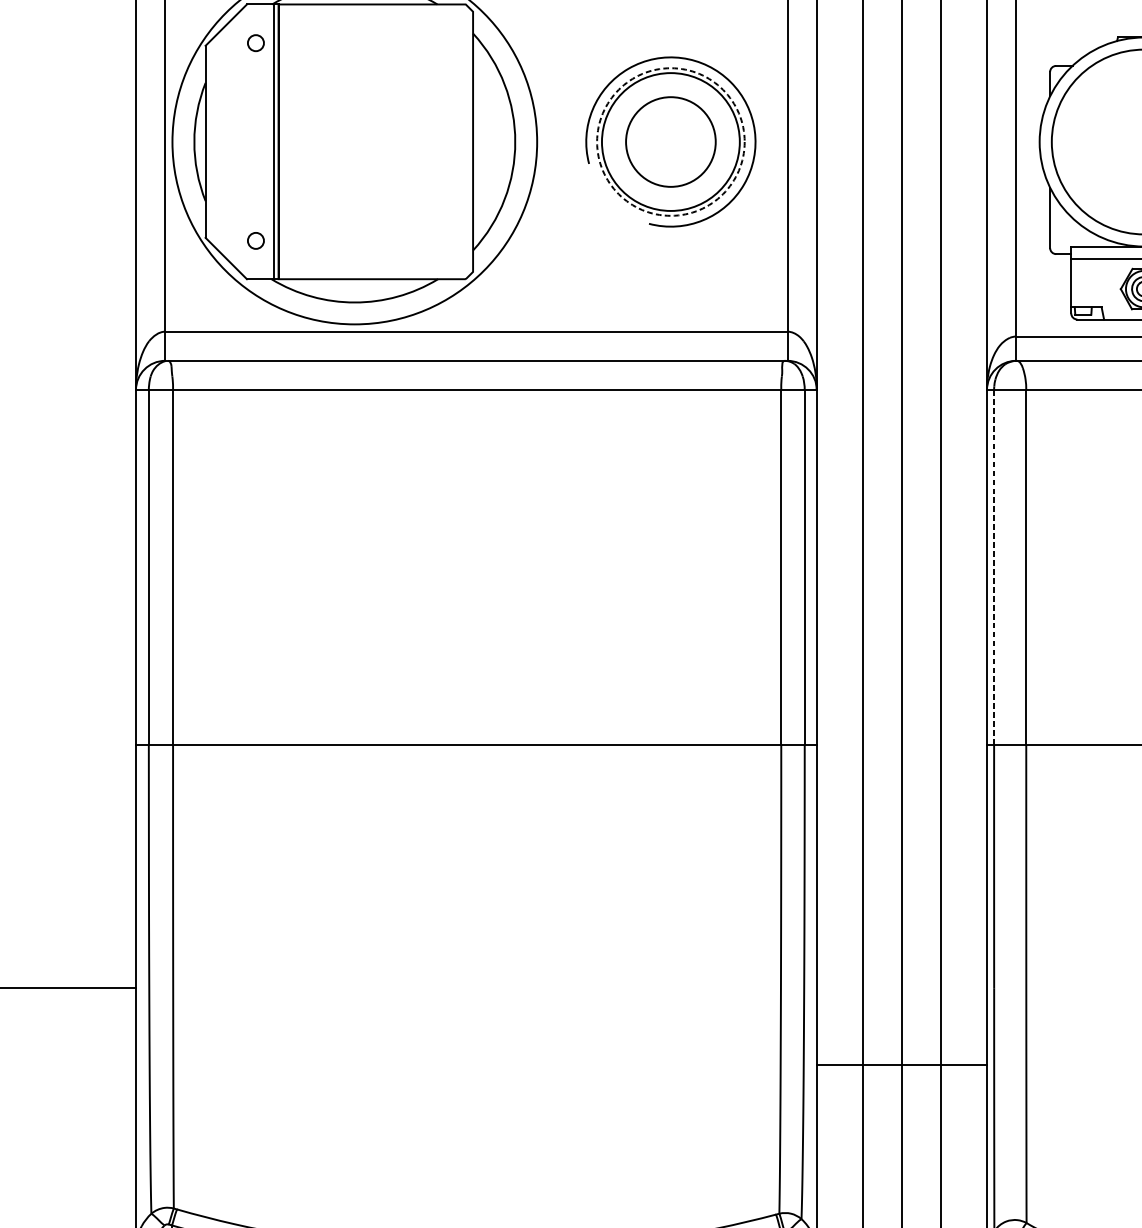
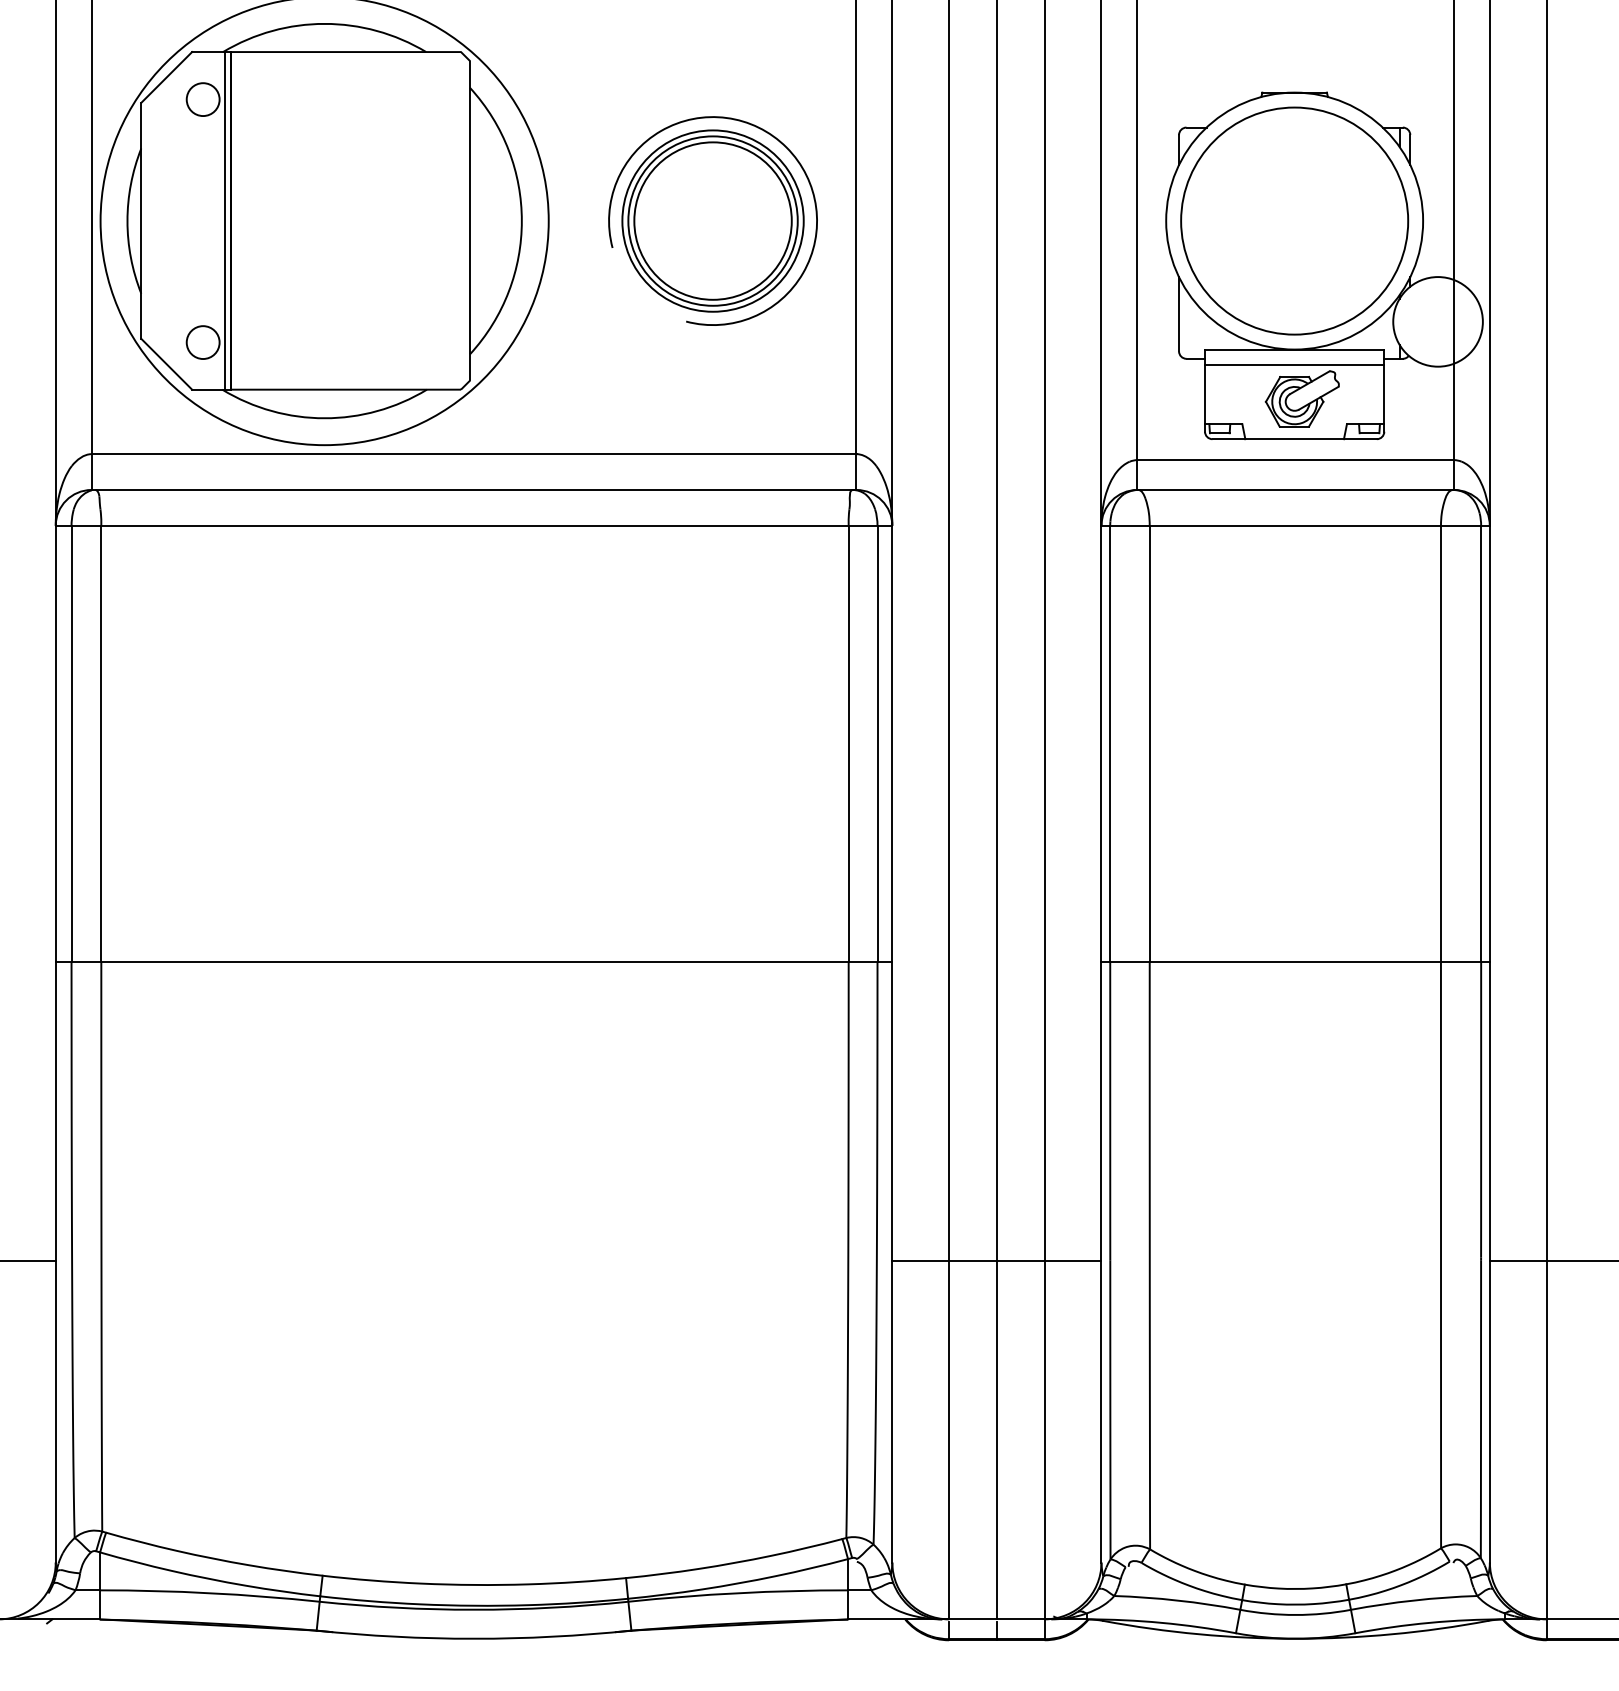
circle: (255, 43) -> (202, 99), size x1.67
circle: (670, 141) -> (712, 220), dashed -> solid
circle: (670, 141) -> (712, 220), size x1.43
circle: (255, 240) -> (202, 342), size x1.67
line: (994, 567) -> (1110, 744), dashed -> solid
line: (901, 1065) -> (996, 1260), moved

